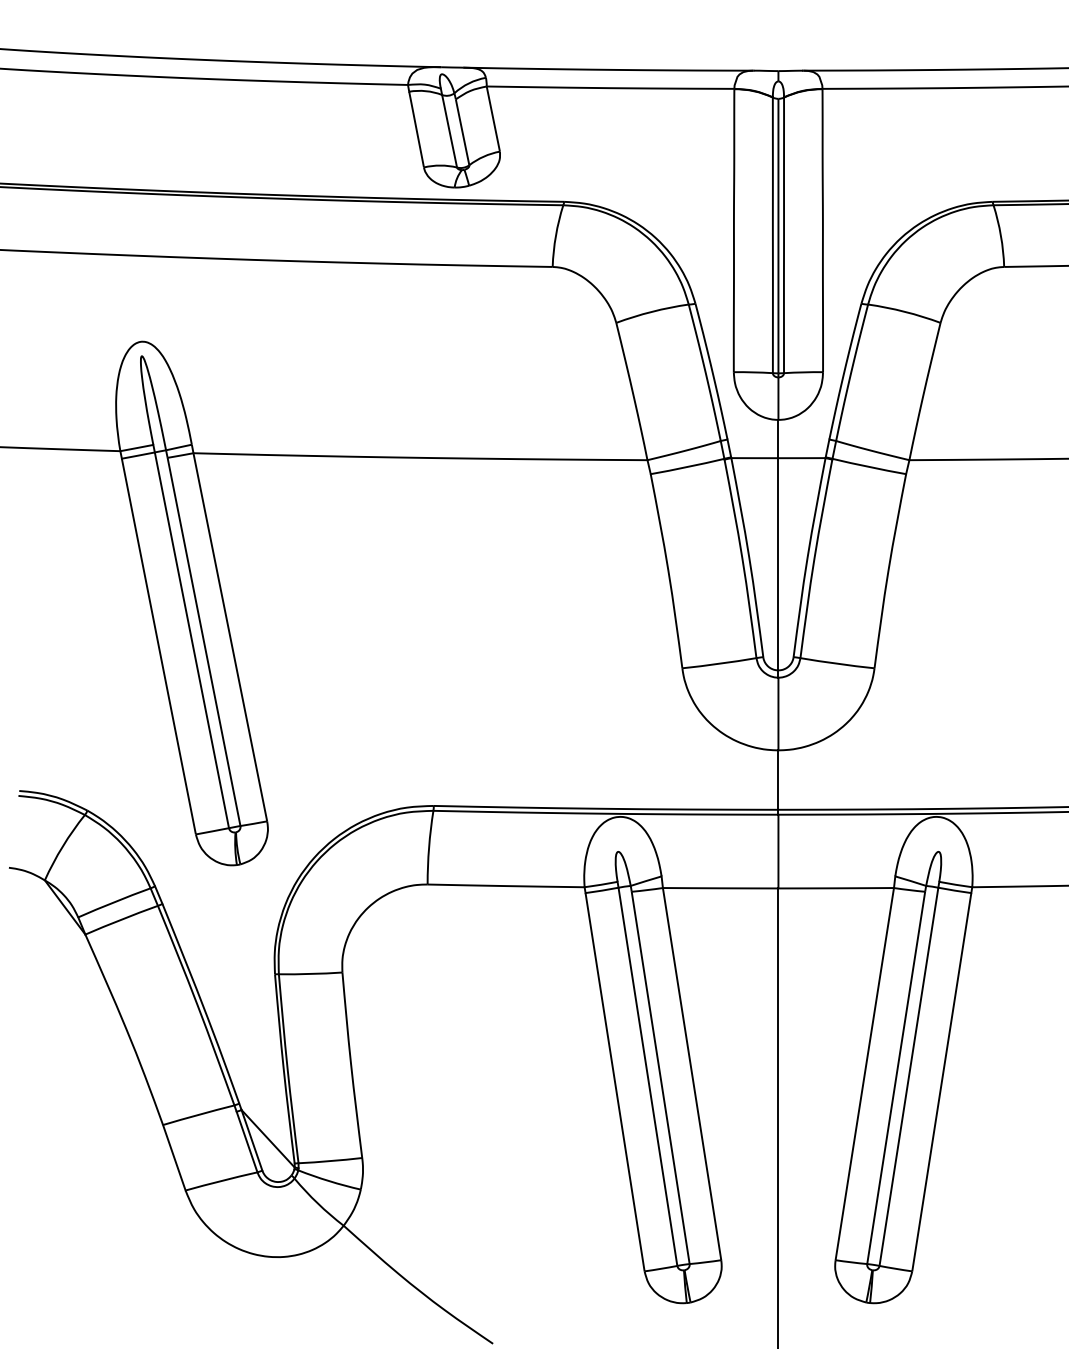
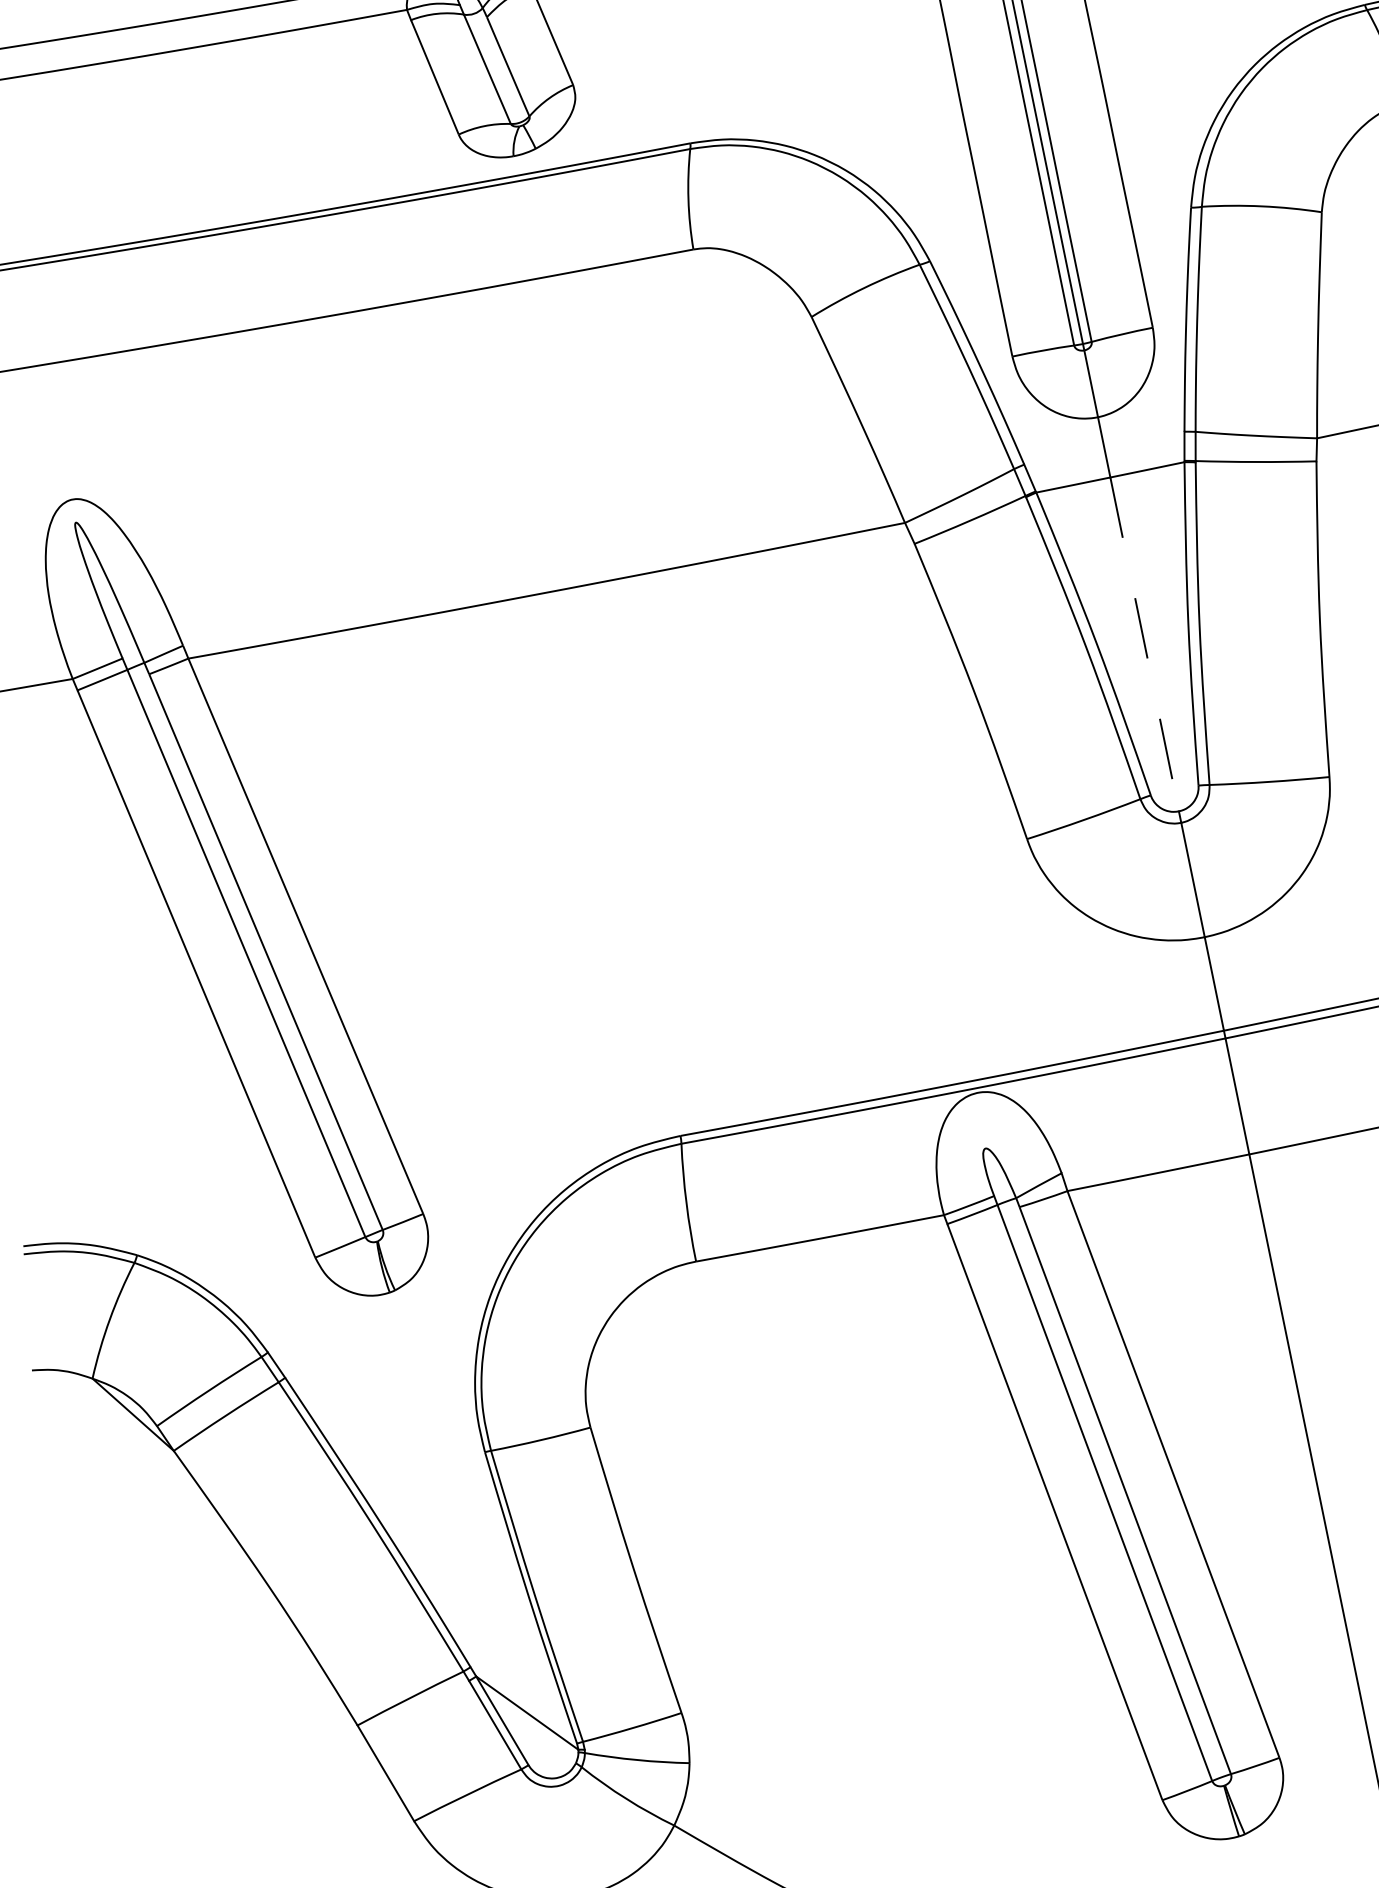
line: (778, 564) -> (1144, 644), solid -> dashed

